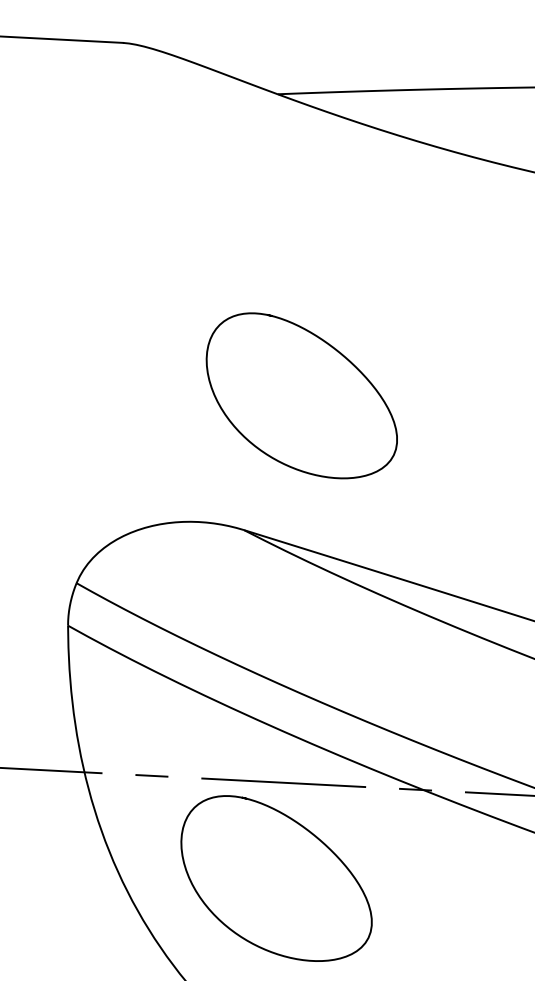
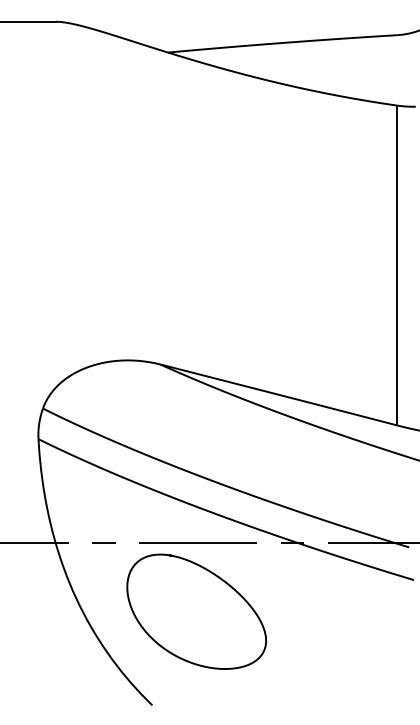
curve: (335, 351) -> (218, 233), removed

